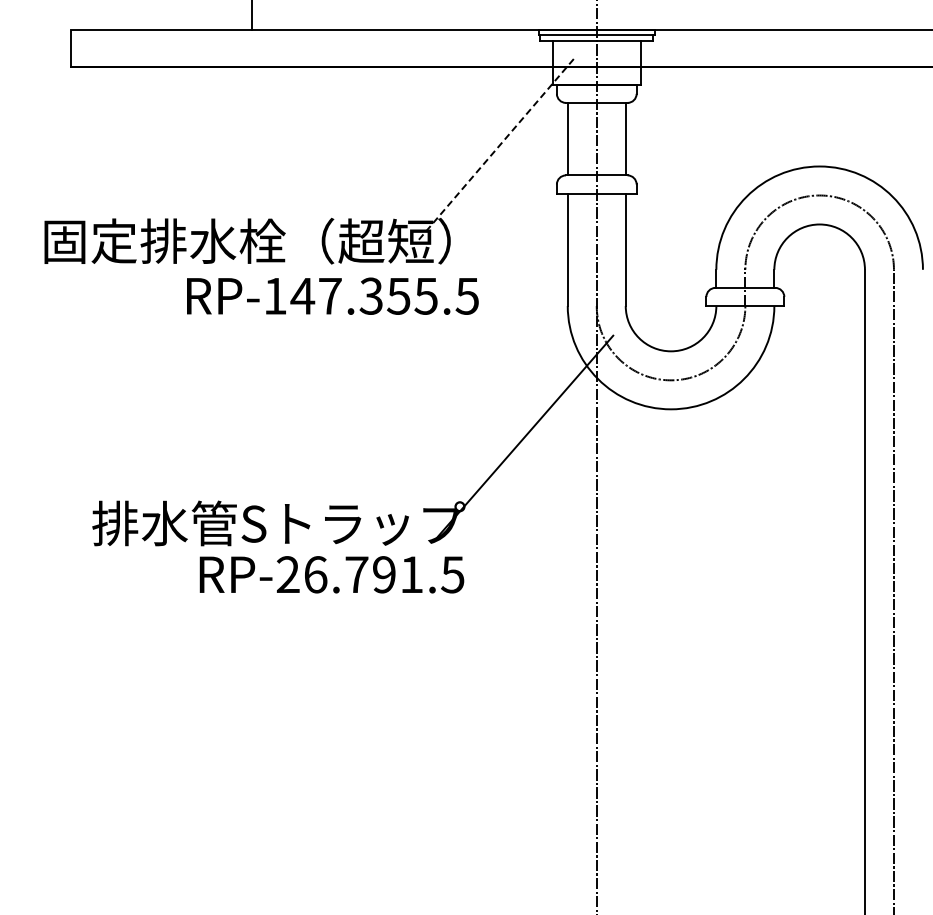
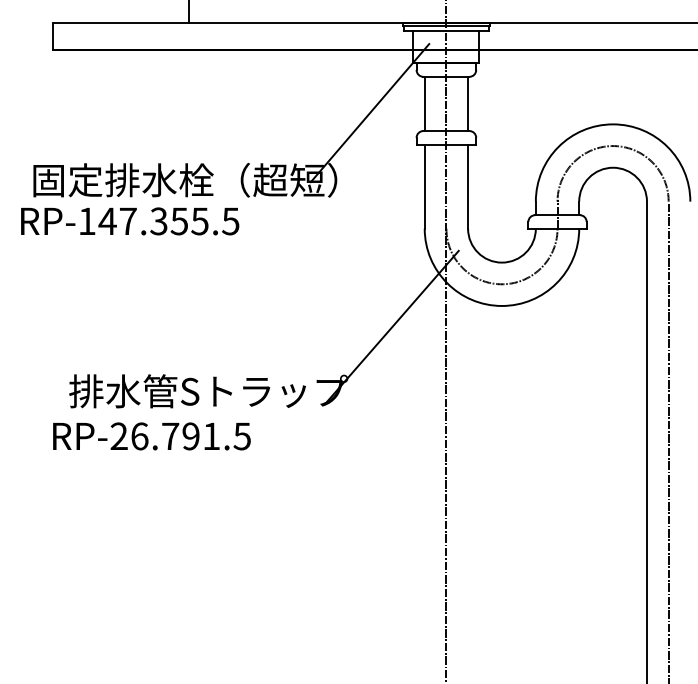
line: (494, 151) -> (369, 113), dashed -> solid
text: (332, 295) -> (129, 220), moved
text: (331, 574) -> (151, 436), moved

